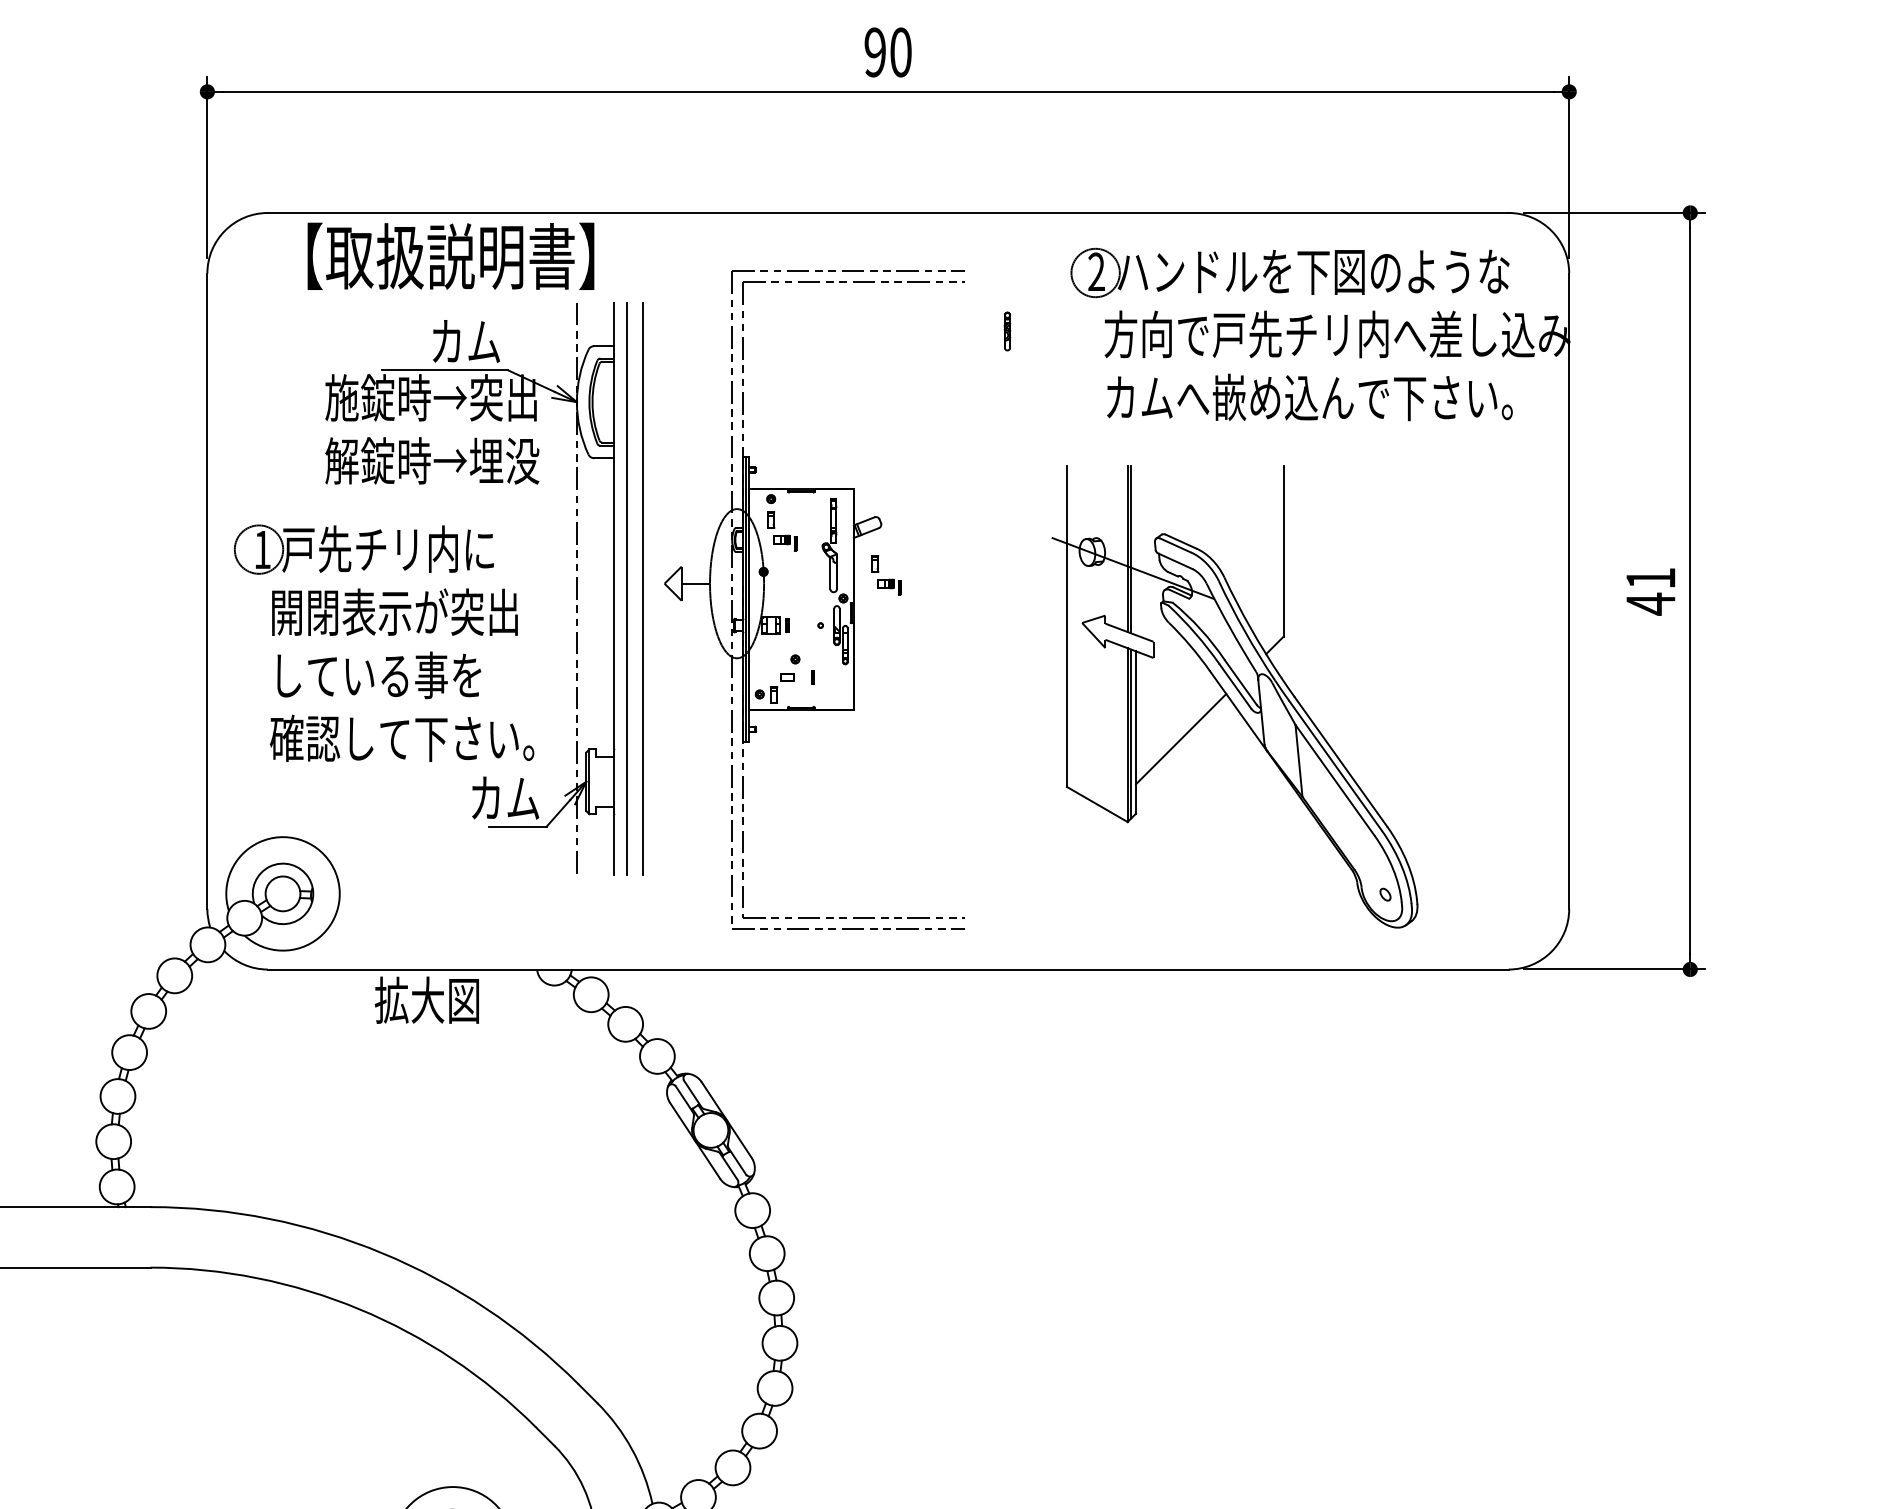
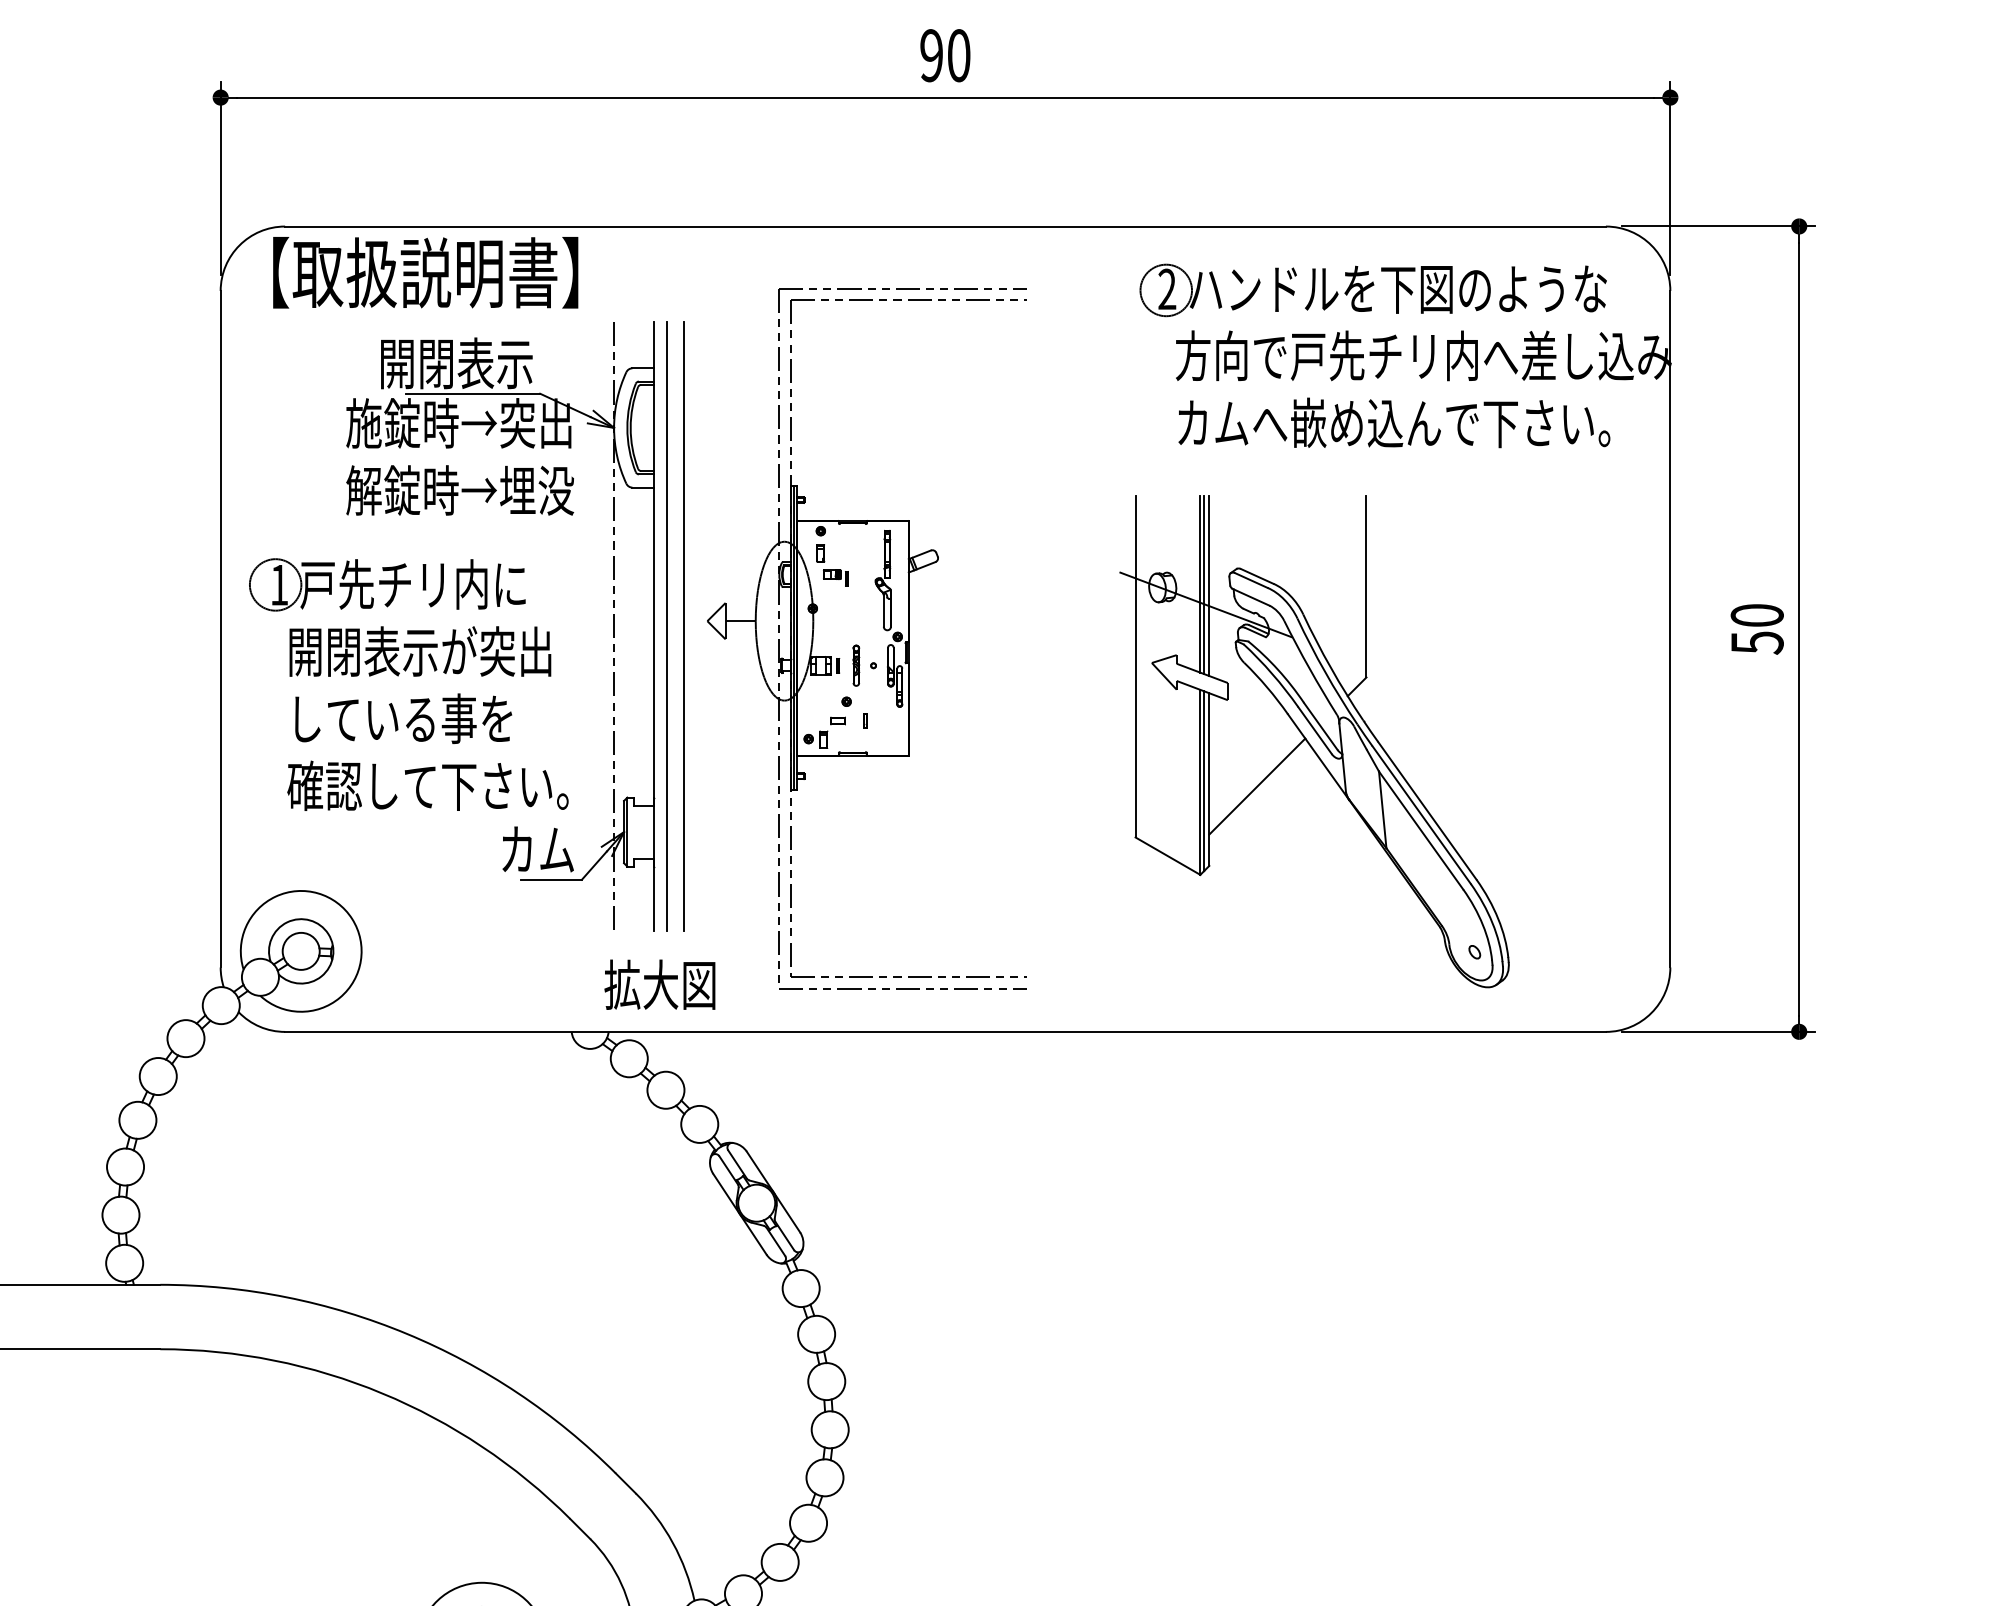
text: (450, 255) -> (425, 271), moved
part: (1007, 331) -> (856, 665), moved
text: (429, 341) -> (457, 363), カム -> 開閉表示
line: (1136, 550) -> (1209, 585), added
part: (886, 575) -> (943, 612), removed
text: (1650, 591) -> (1756, 629), 41 -> 50
text: (426, 999) -> (659, 983), moved

